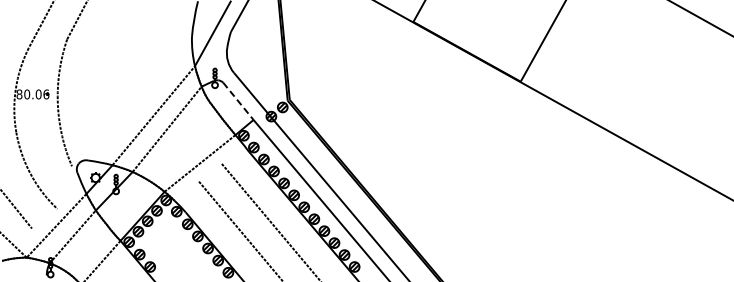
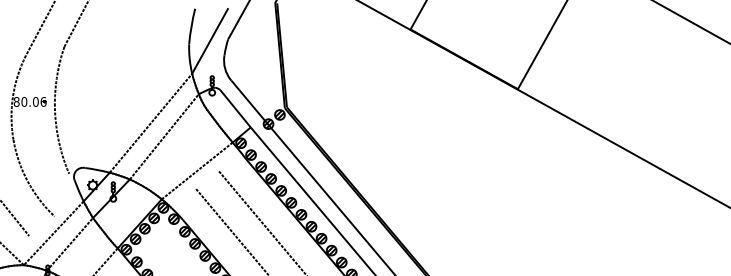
line: (238, 101) -> (235, 109), dashed -> solid

